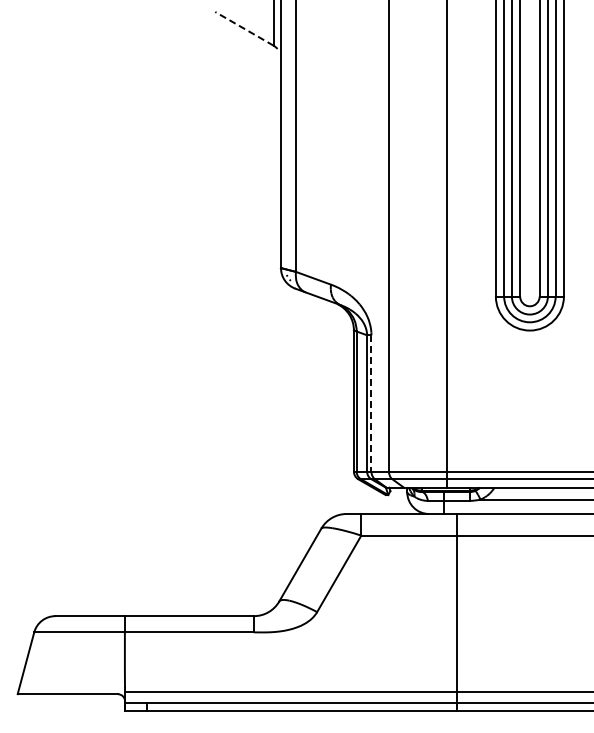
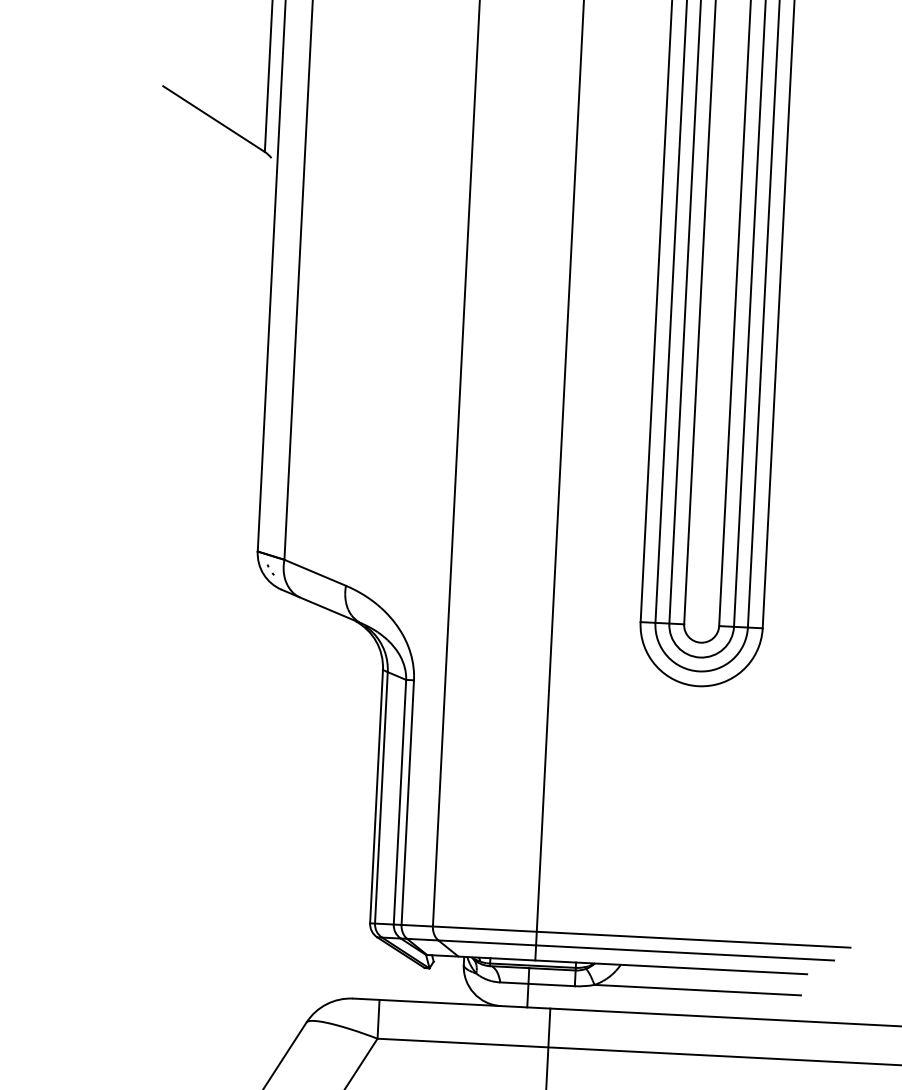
line: (244, 28) -> (214, 118), dashed -> solid
line: (371, 403) -> (407, 802), dashed -> solid

